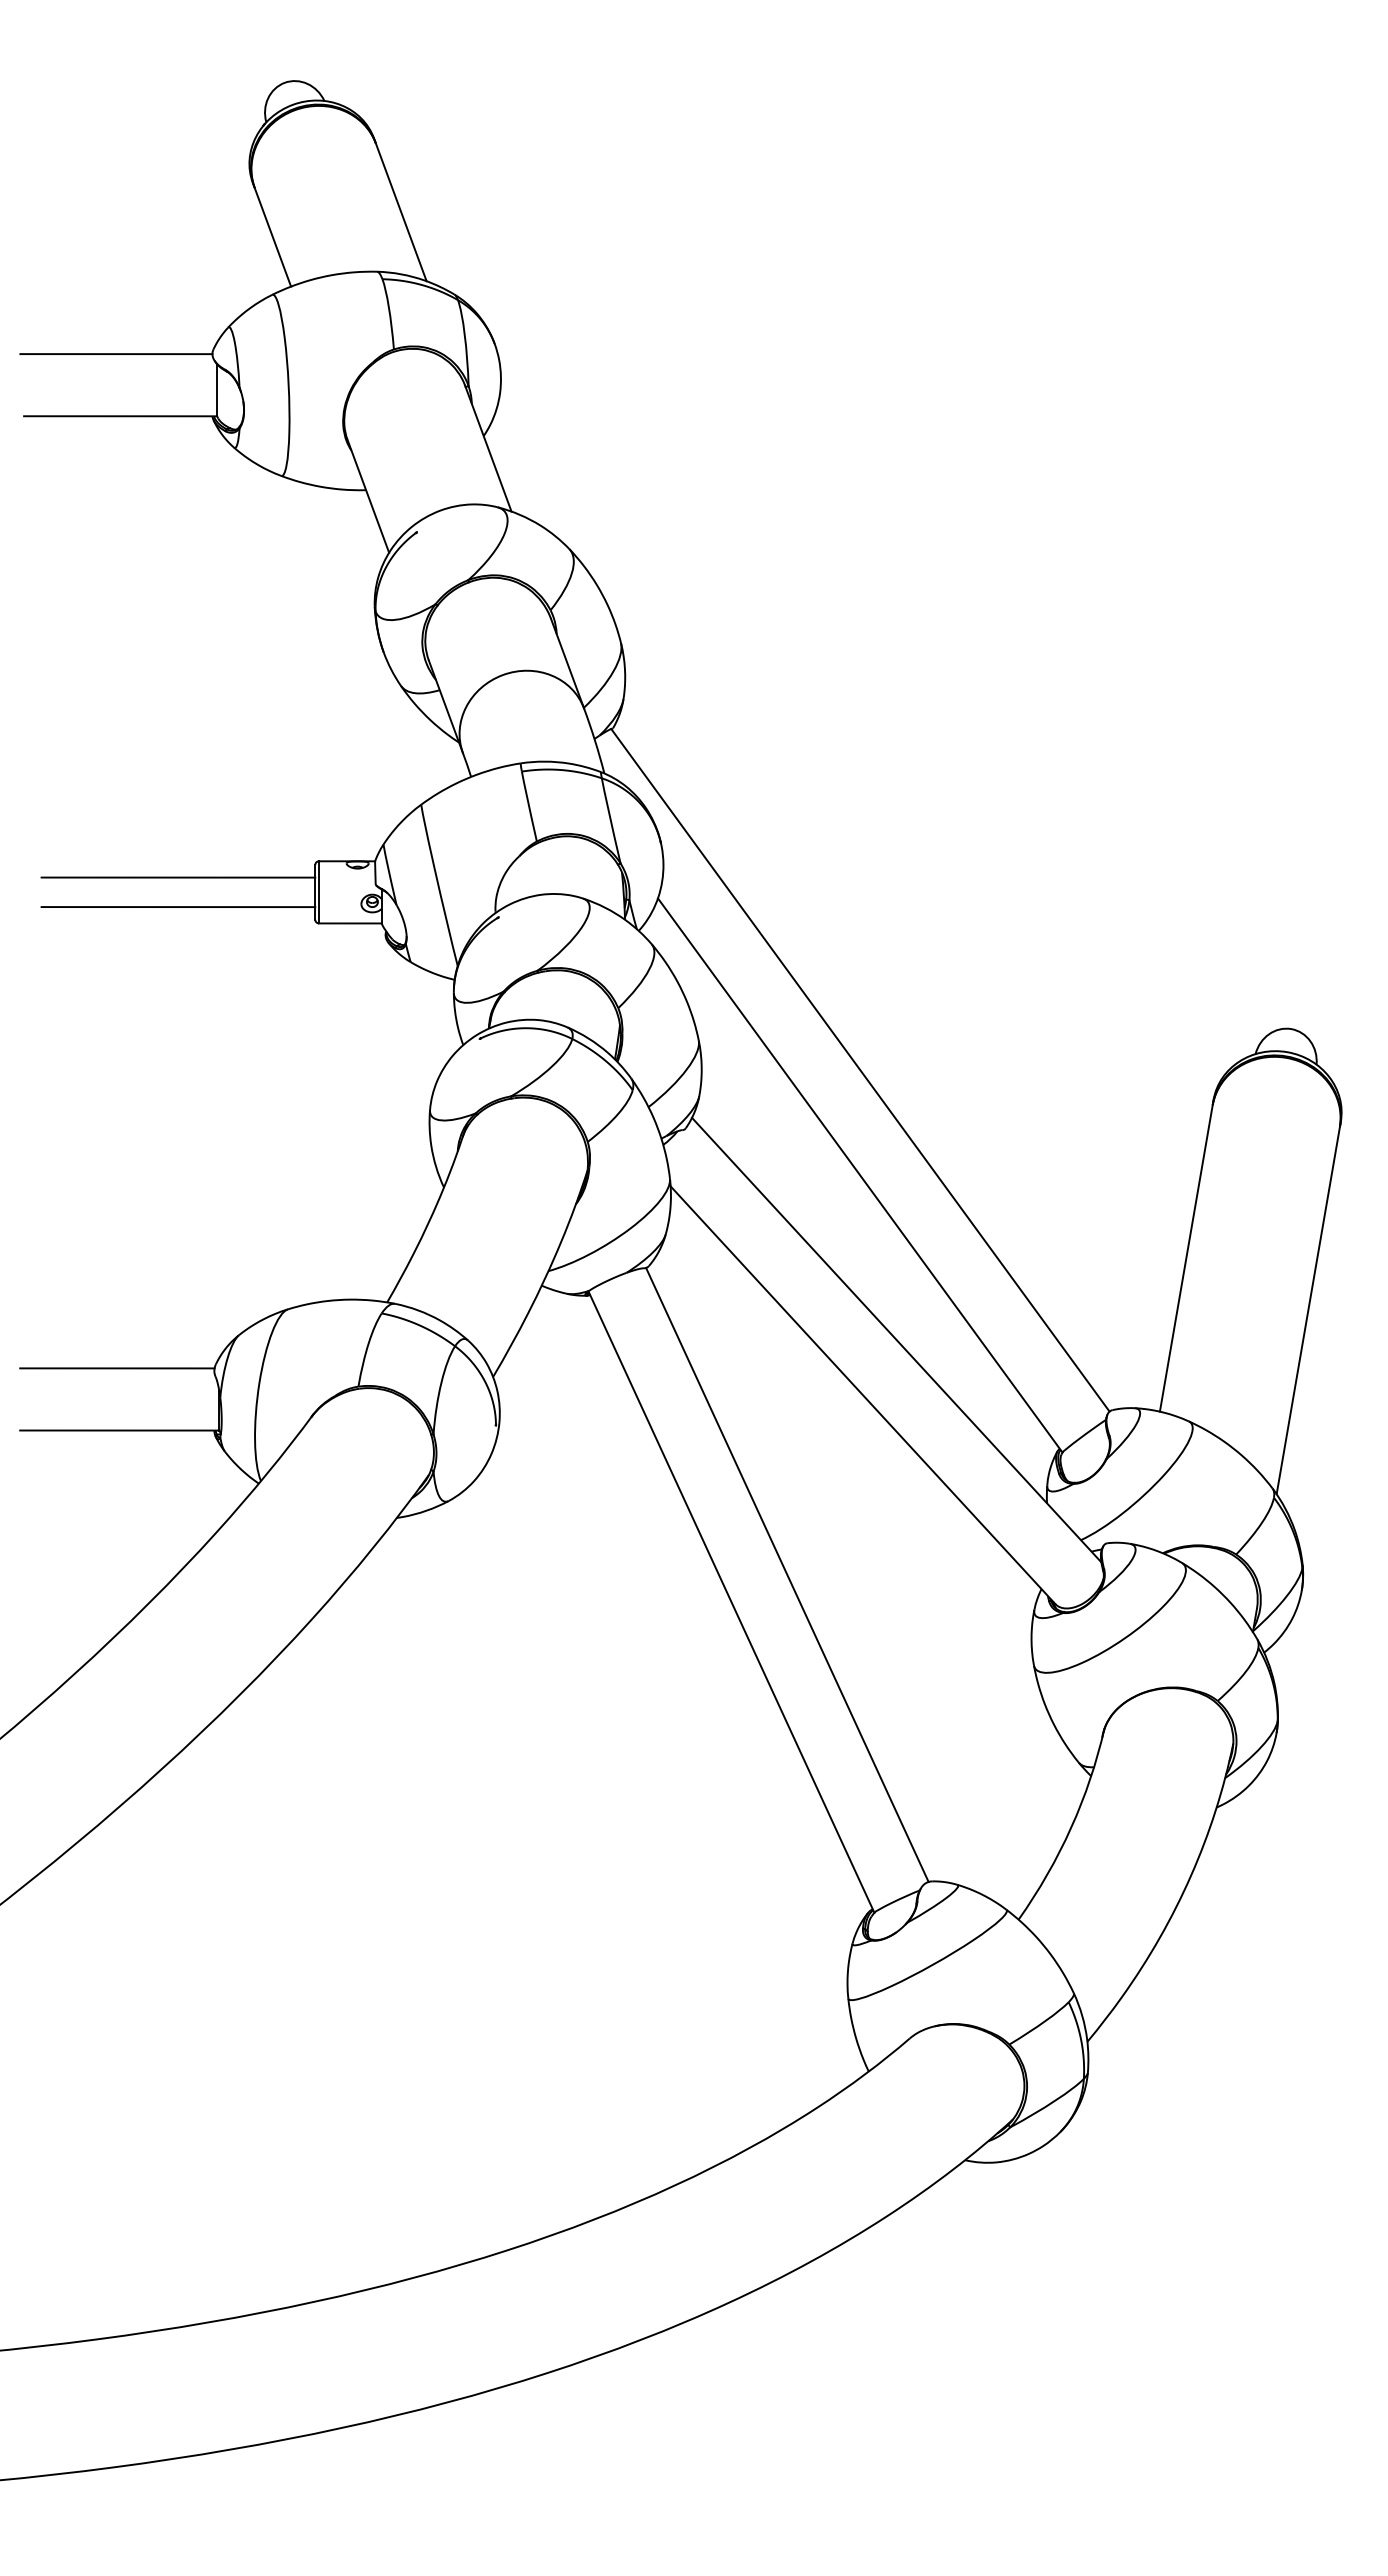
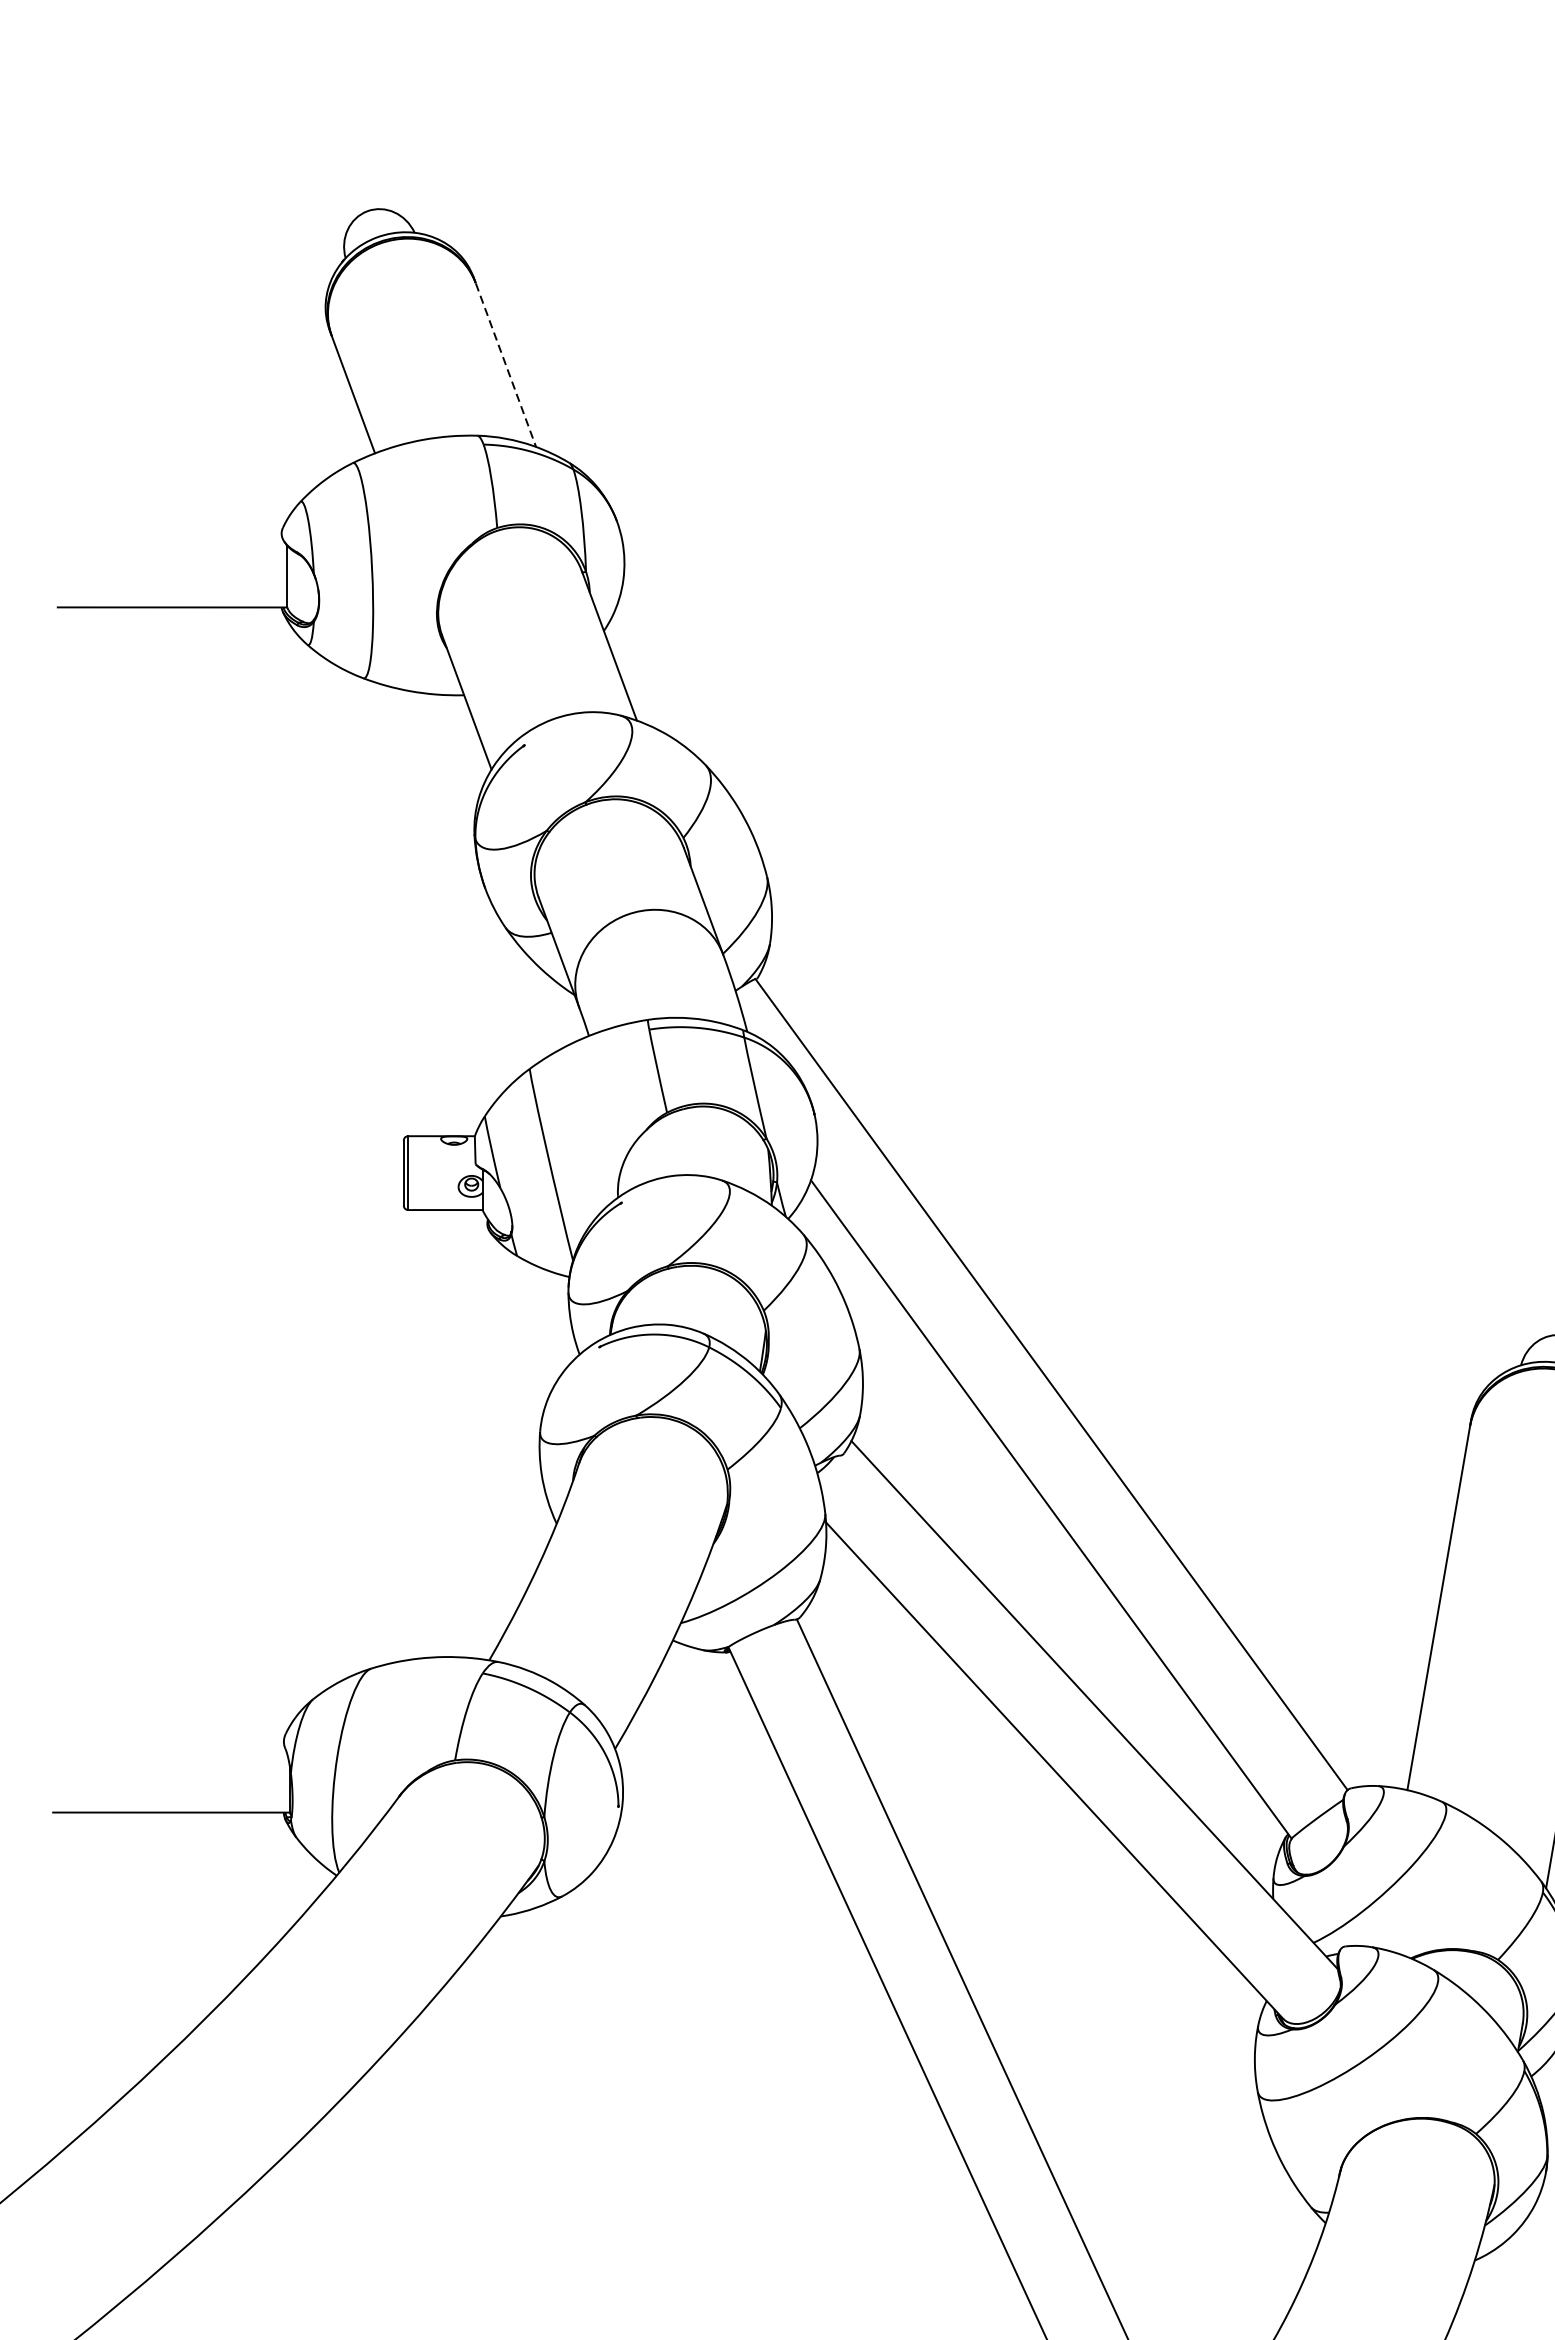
line: (401, 212) -> (506, 365), solid -> dashed
line: (116, 354) -> (167, 534), removed
line: (178, 877) -> (241, 1155), removed
line: (178, 907) -> (241, 1191), removed
line: (117, 1368) -> (168, 1738), removed

